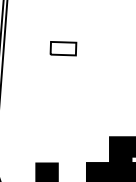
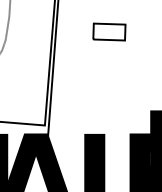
part: (63, 48) -> (109, 31), size x1.4

